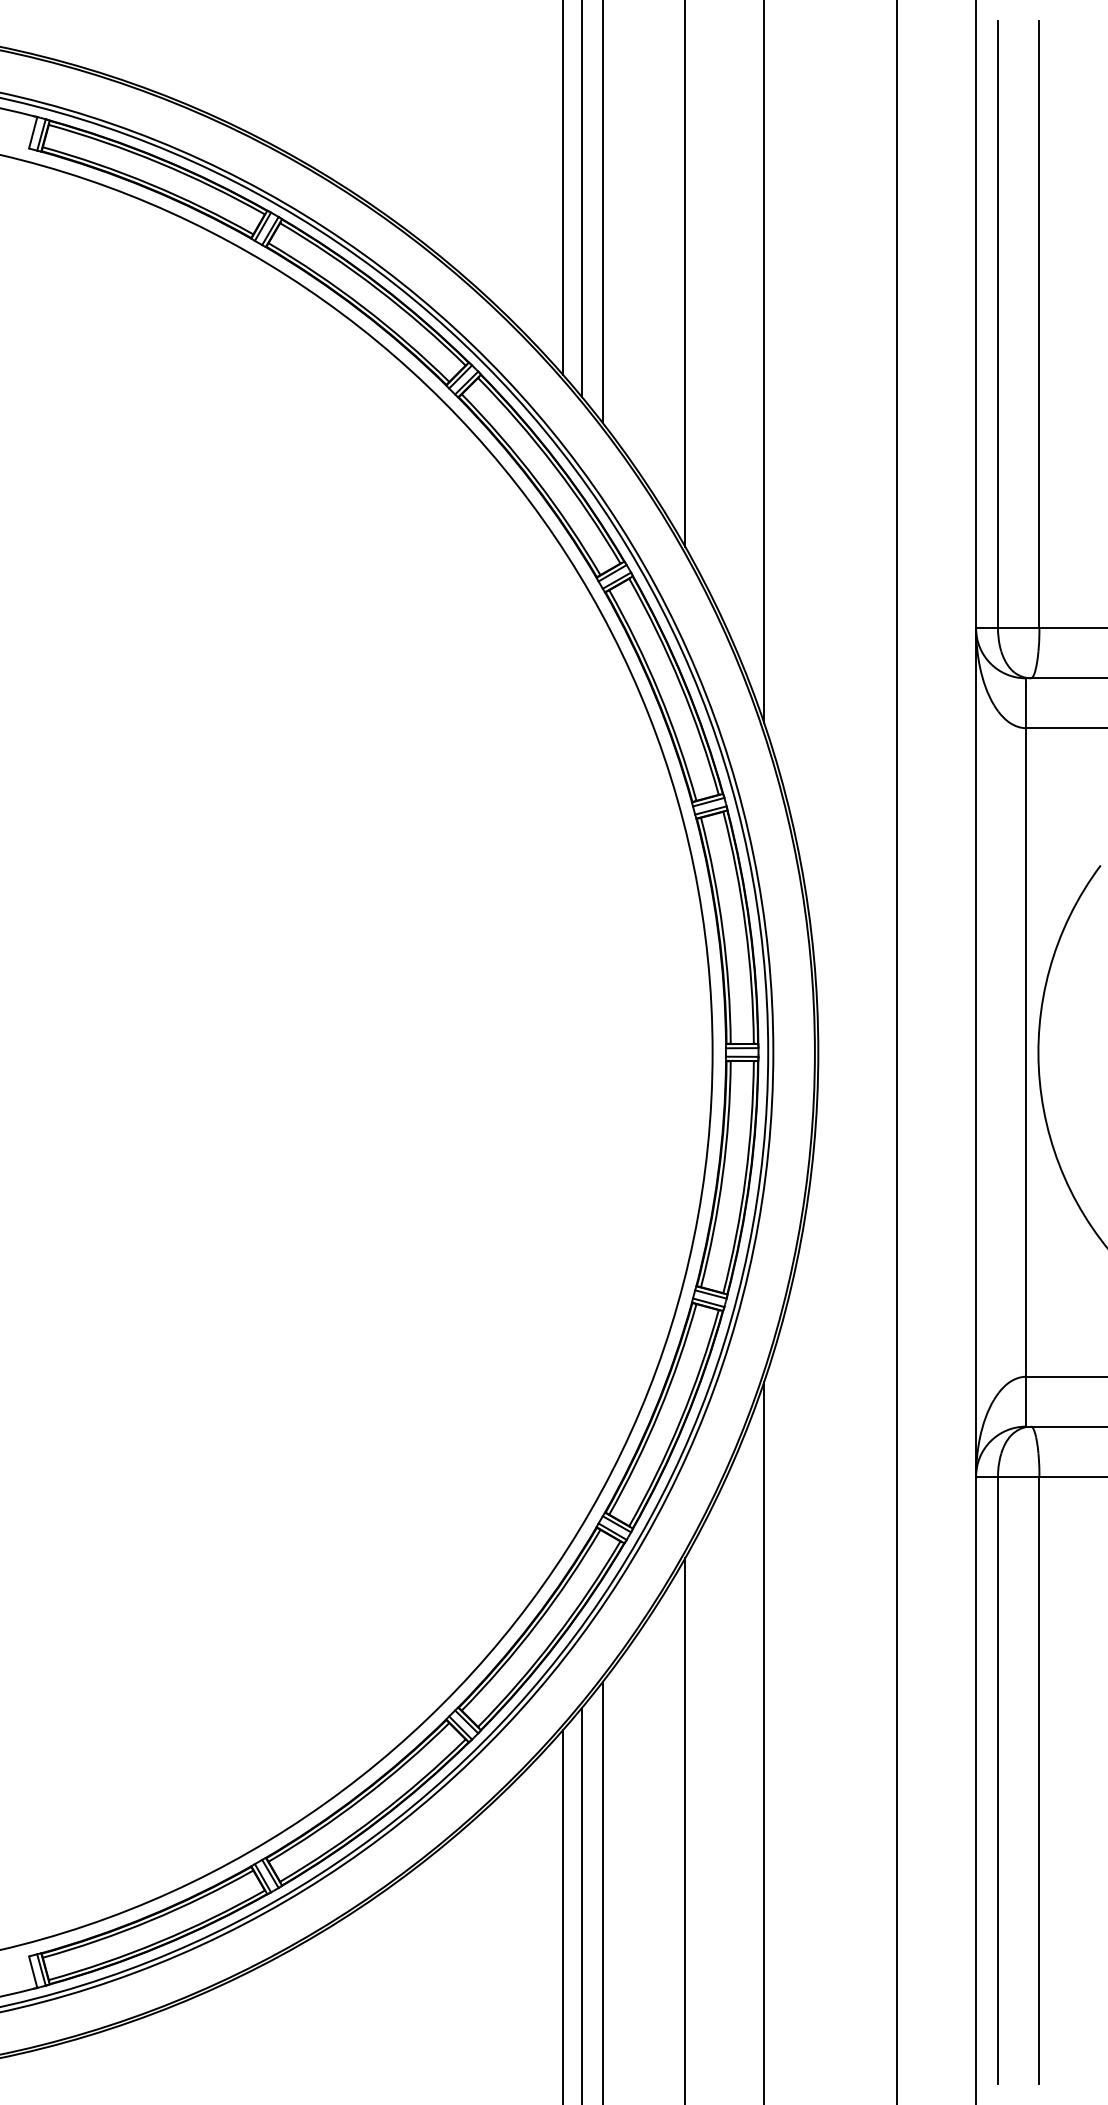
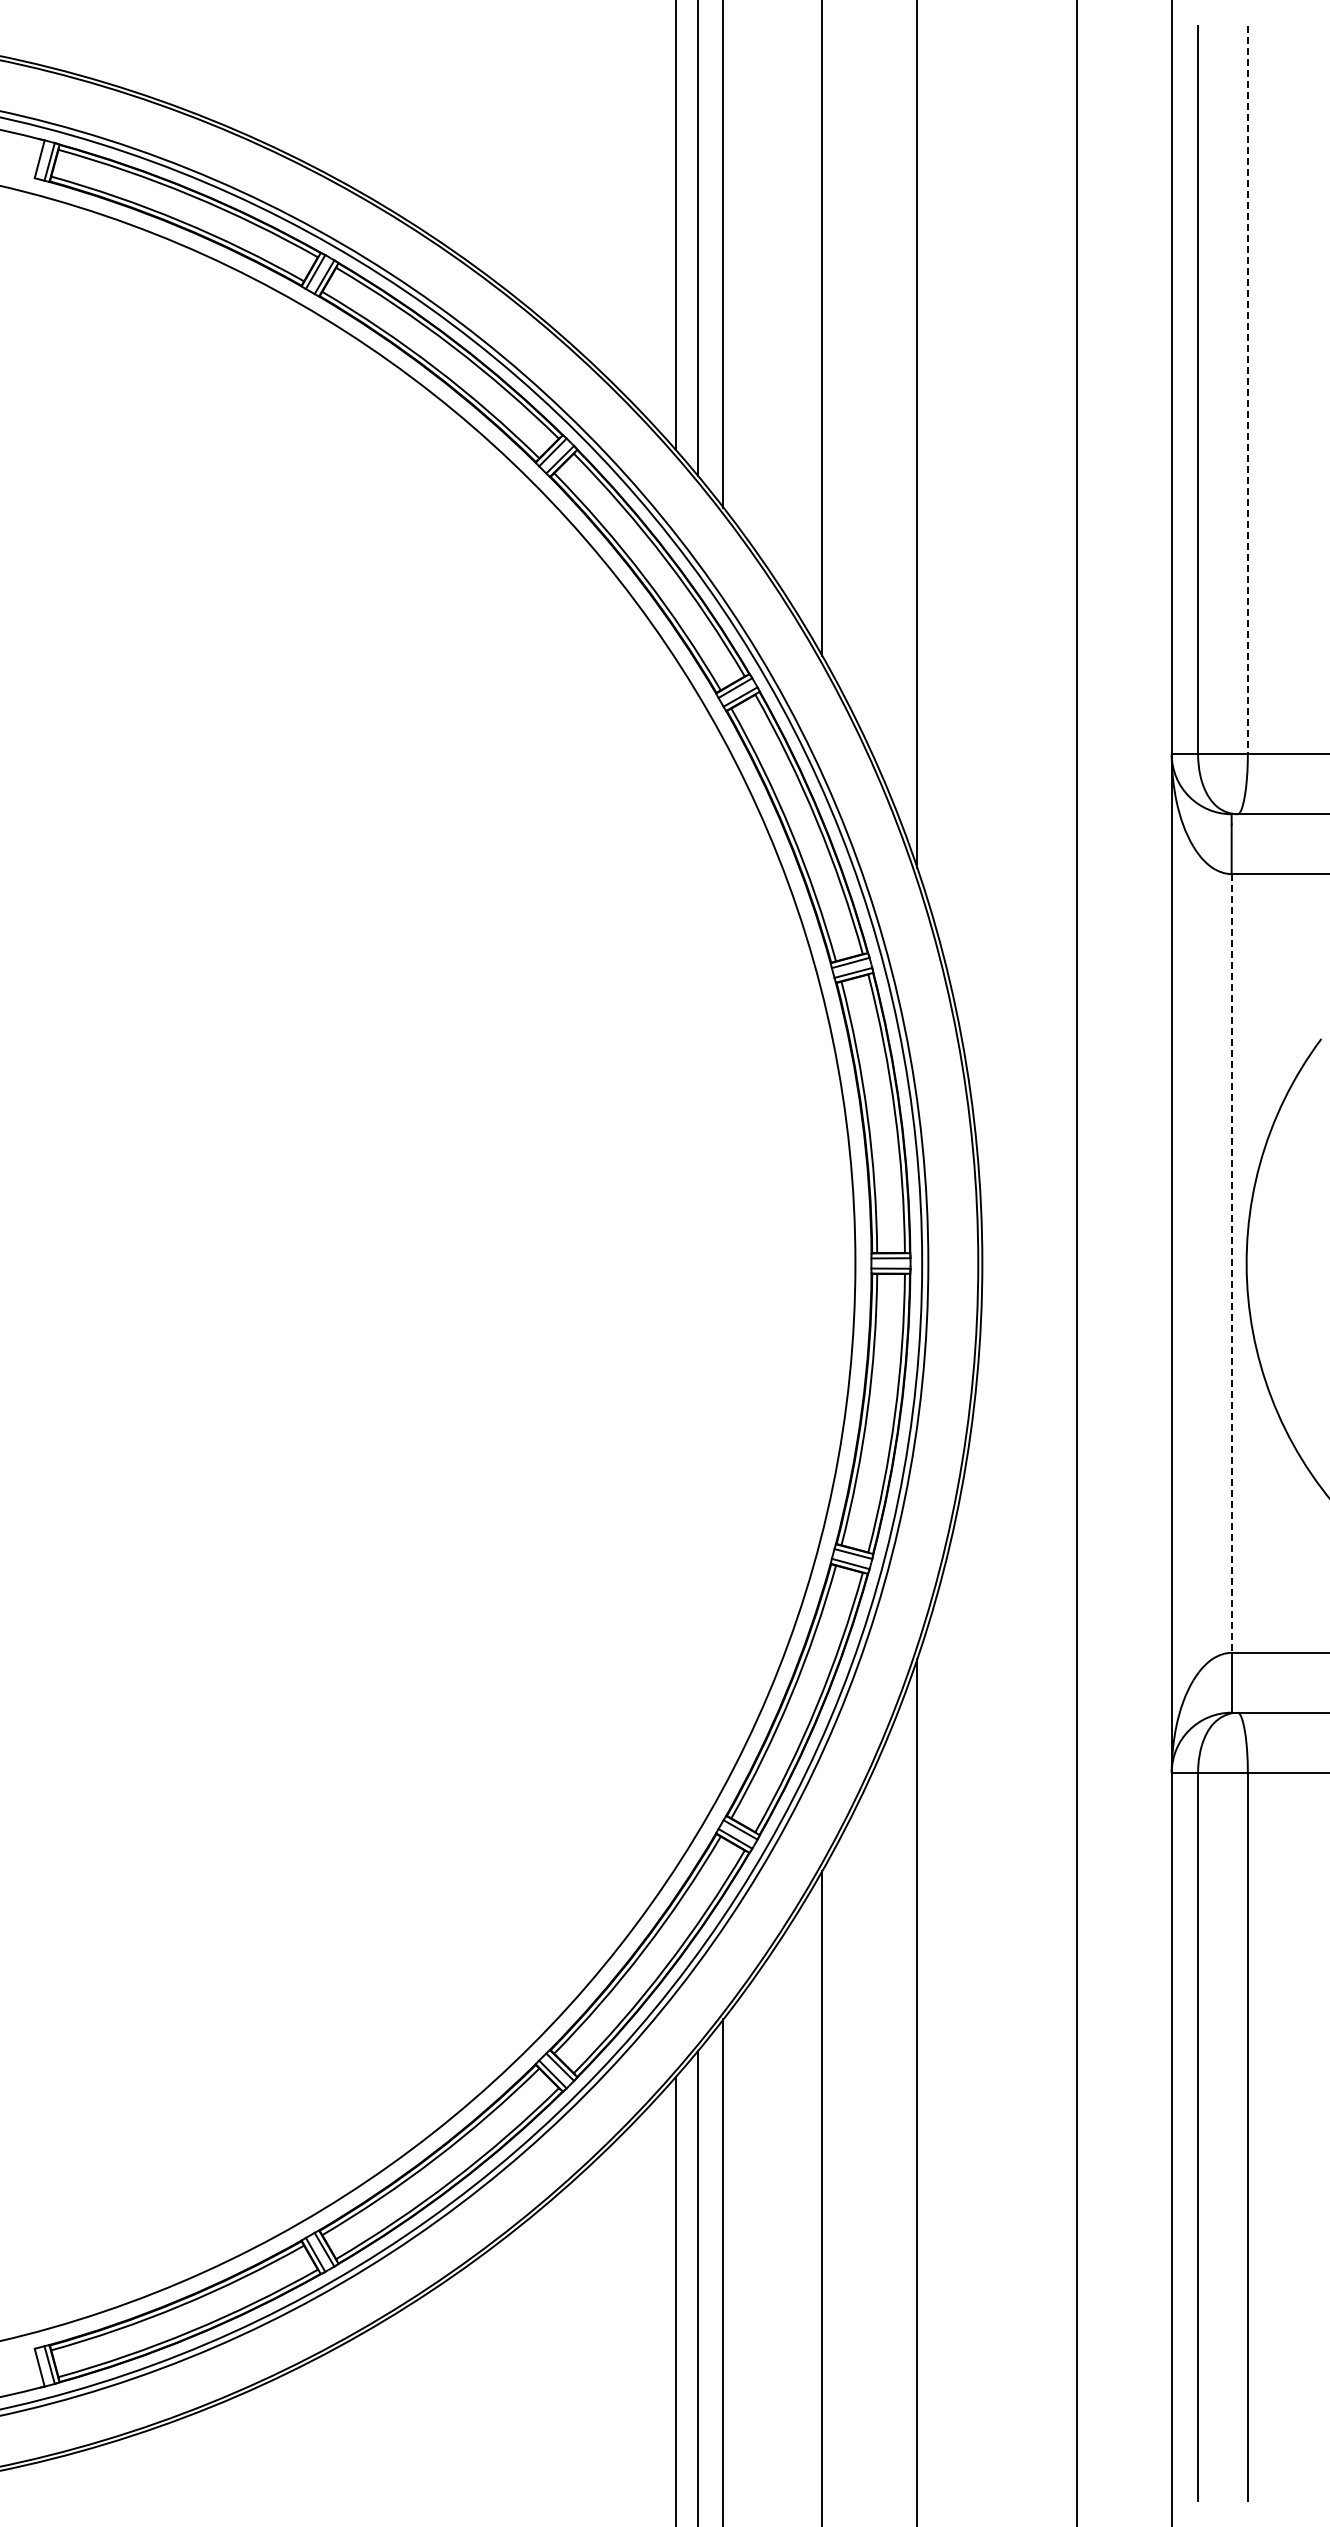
line: (1039, 325) -> (1247, 390), solid -> dashed
line: (1025, 1052) -> (1231, 1263), solid -> dashed

